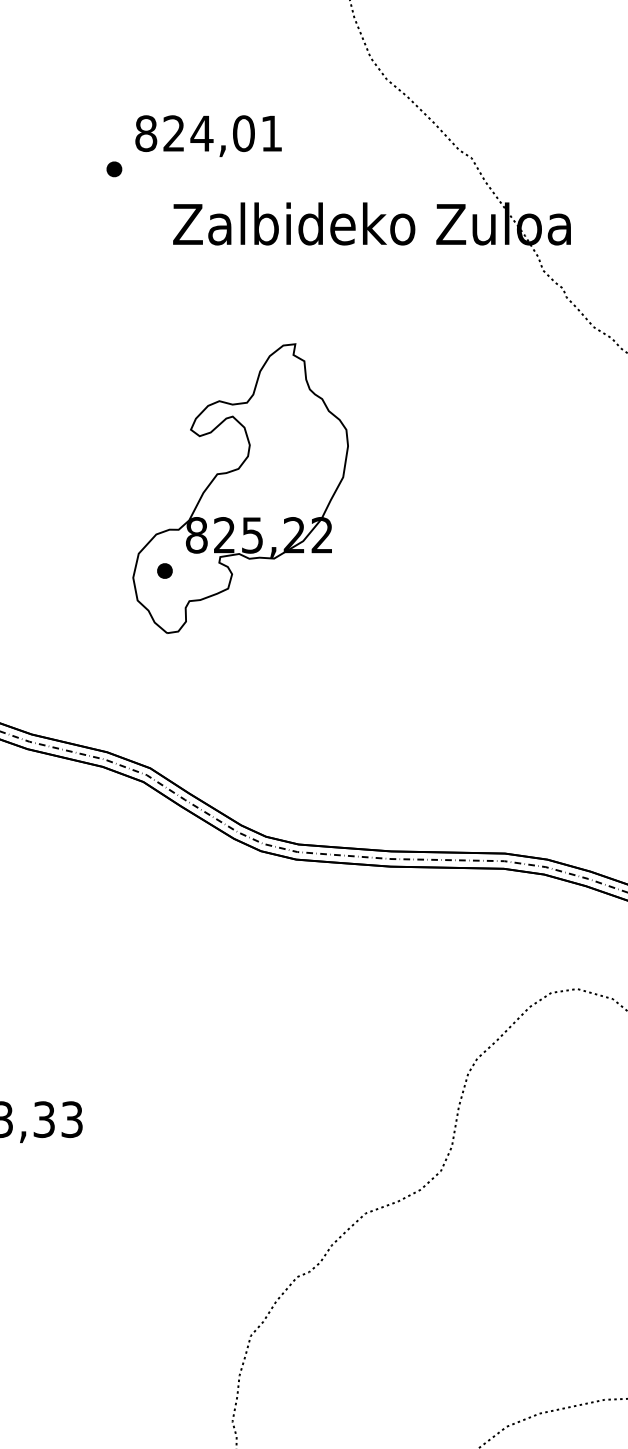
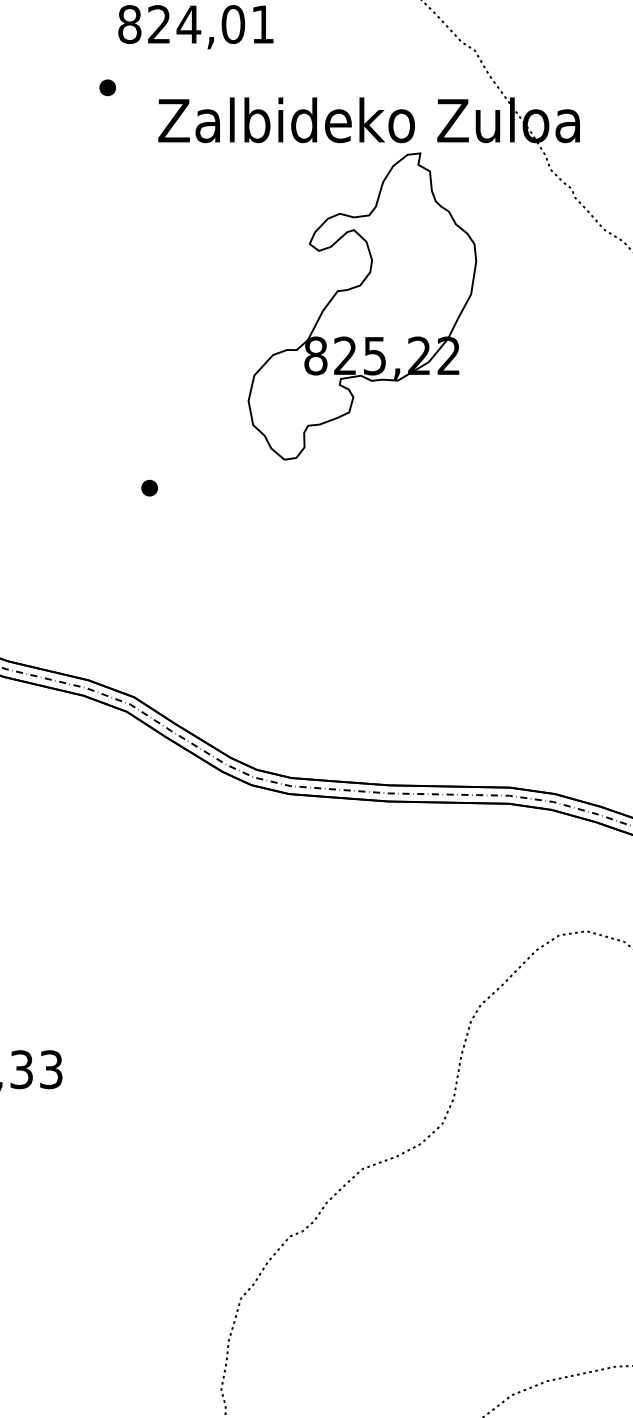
part: (114, 169) -> (107, 87), moved
part: (240, 488) -> (362, 306), moved

